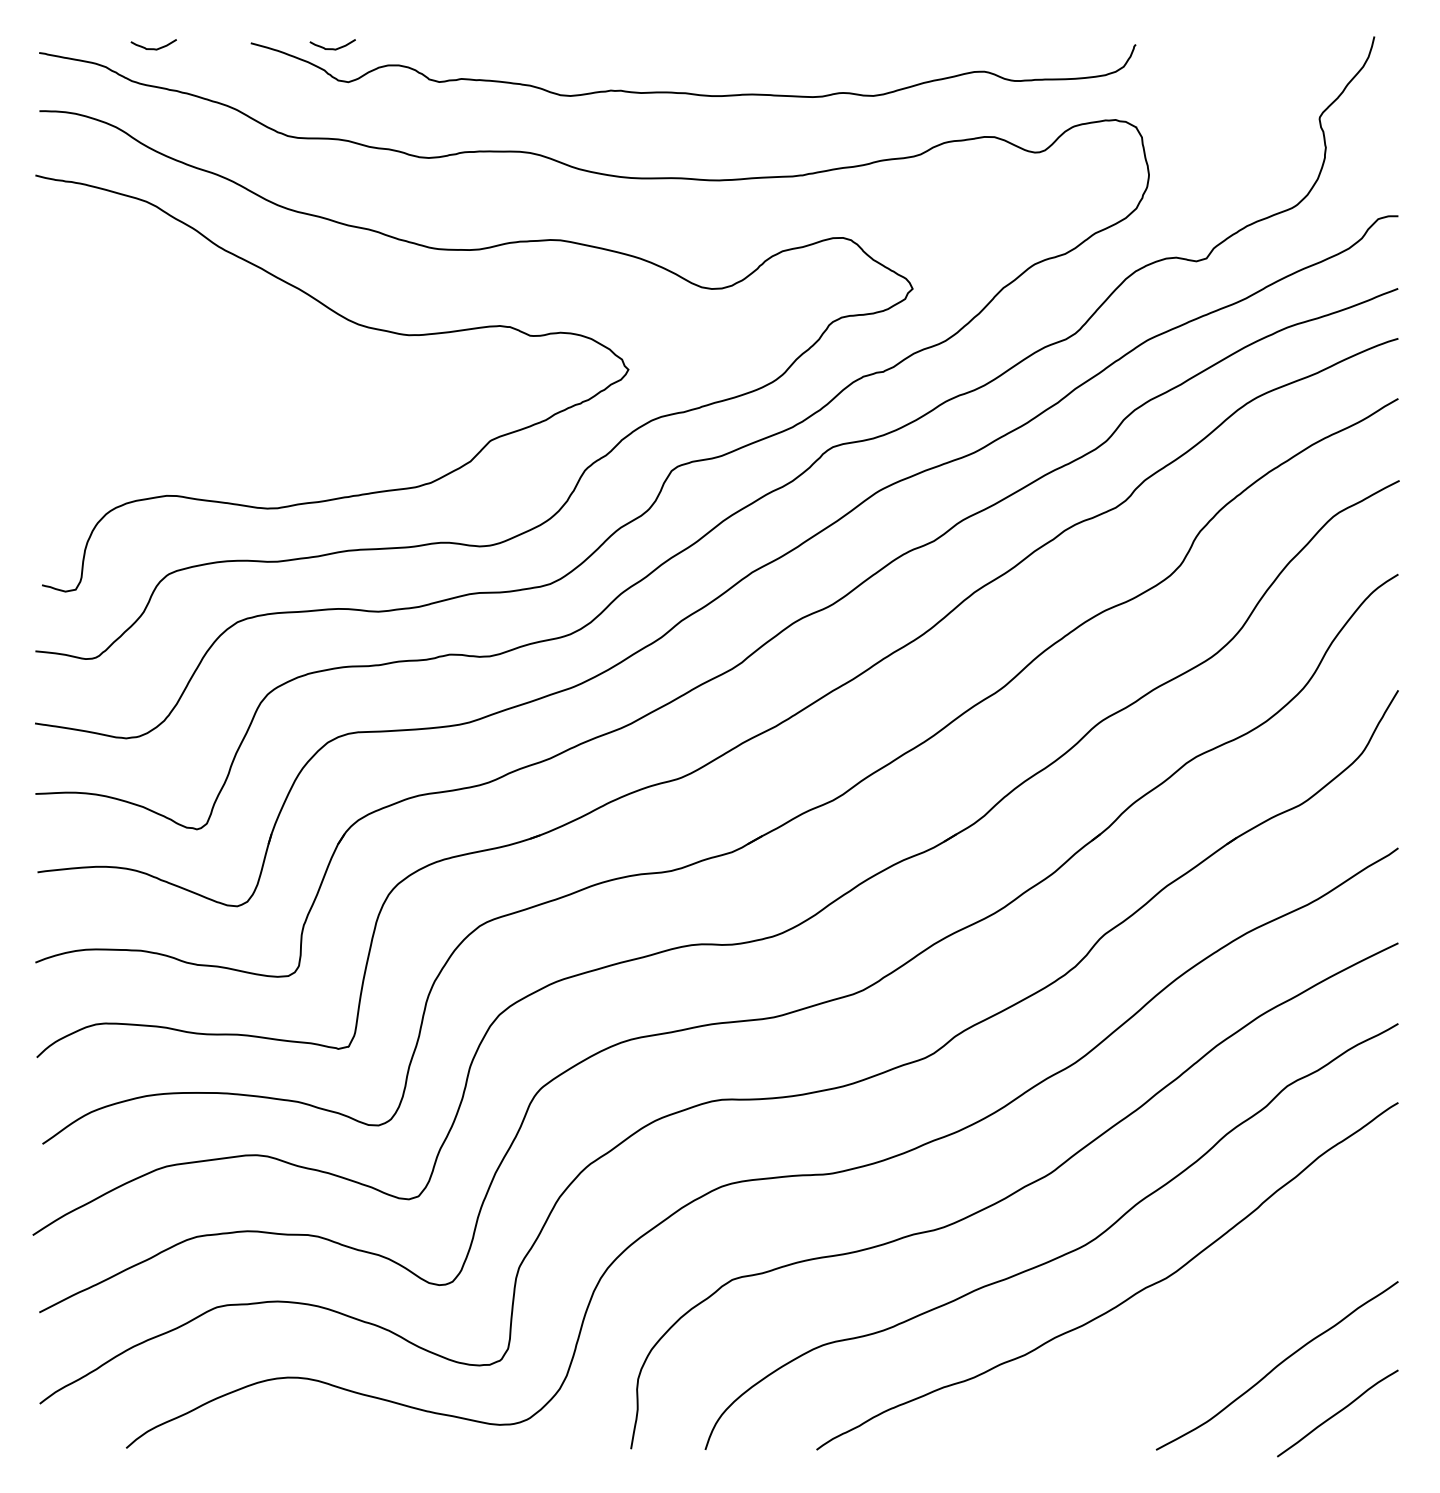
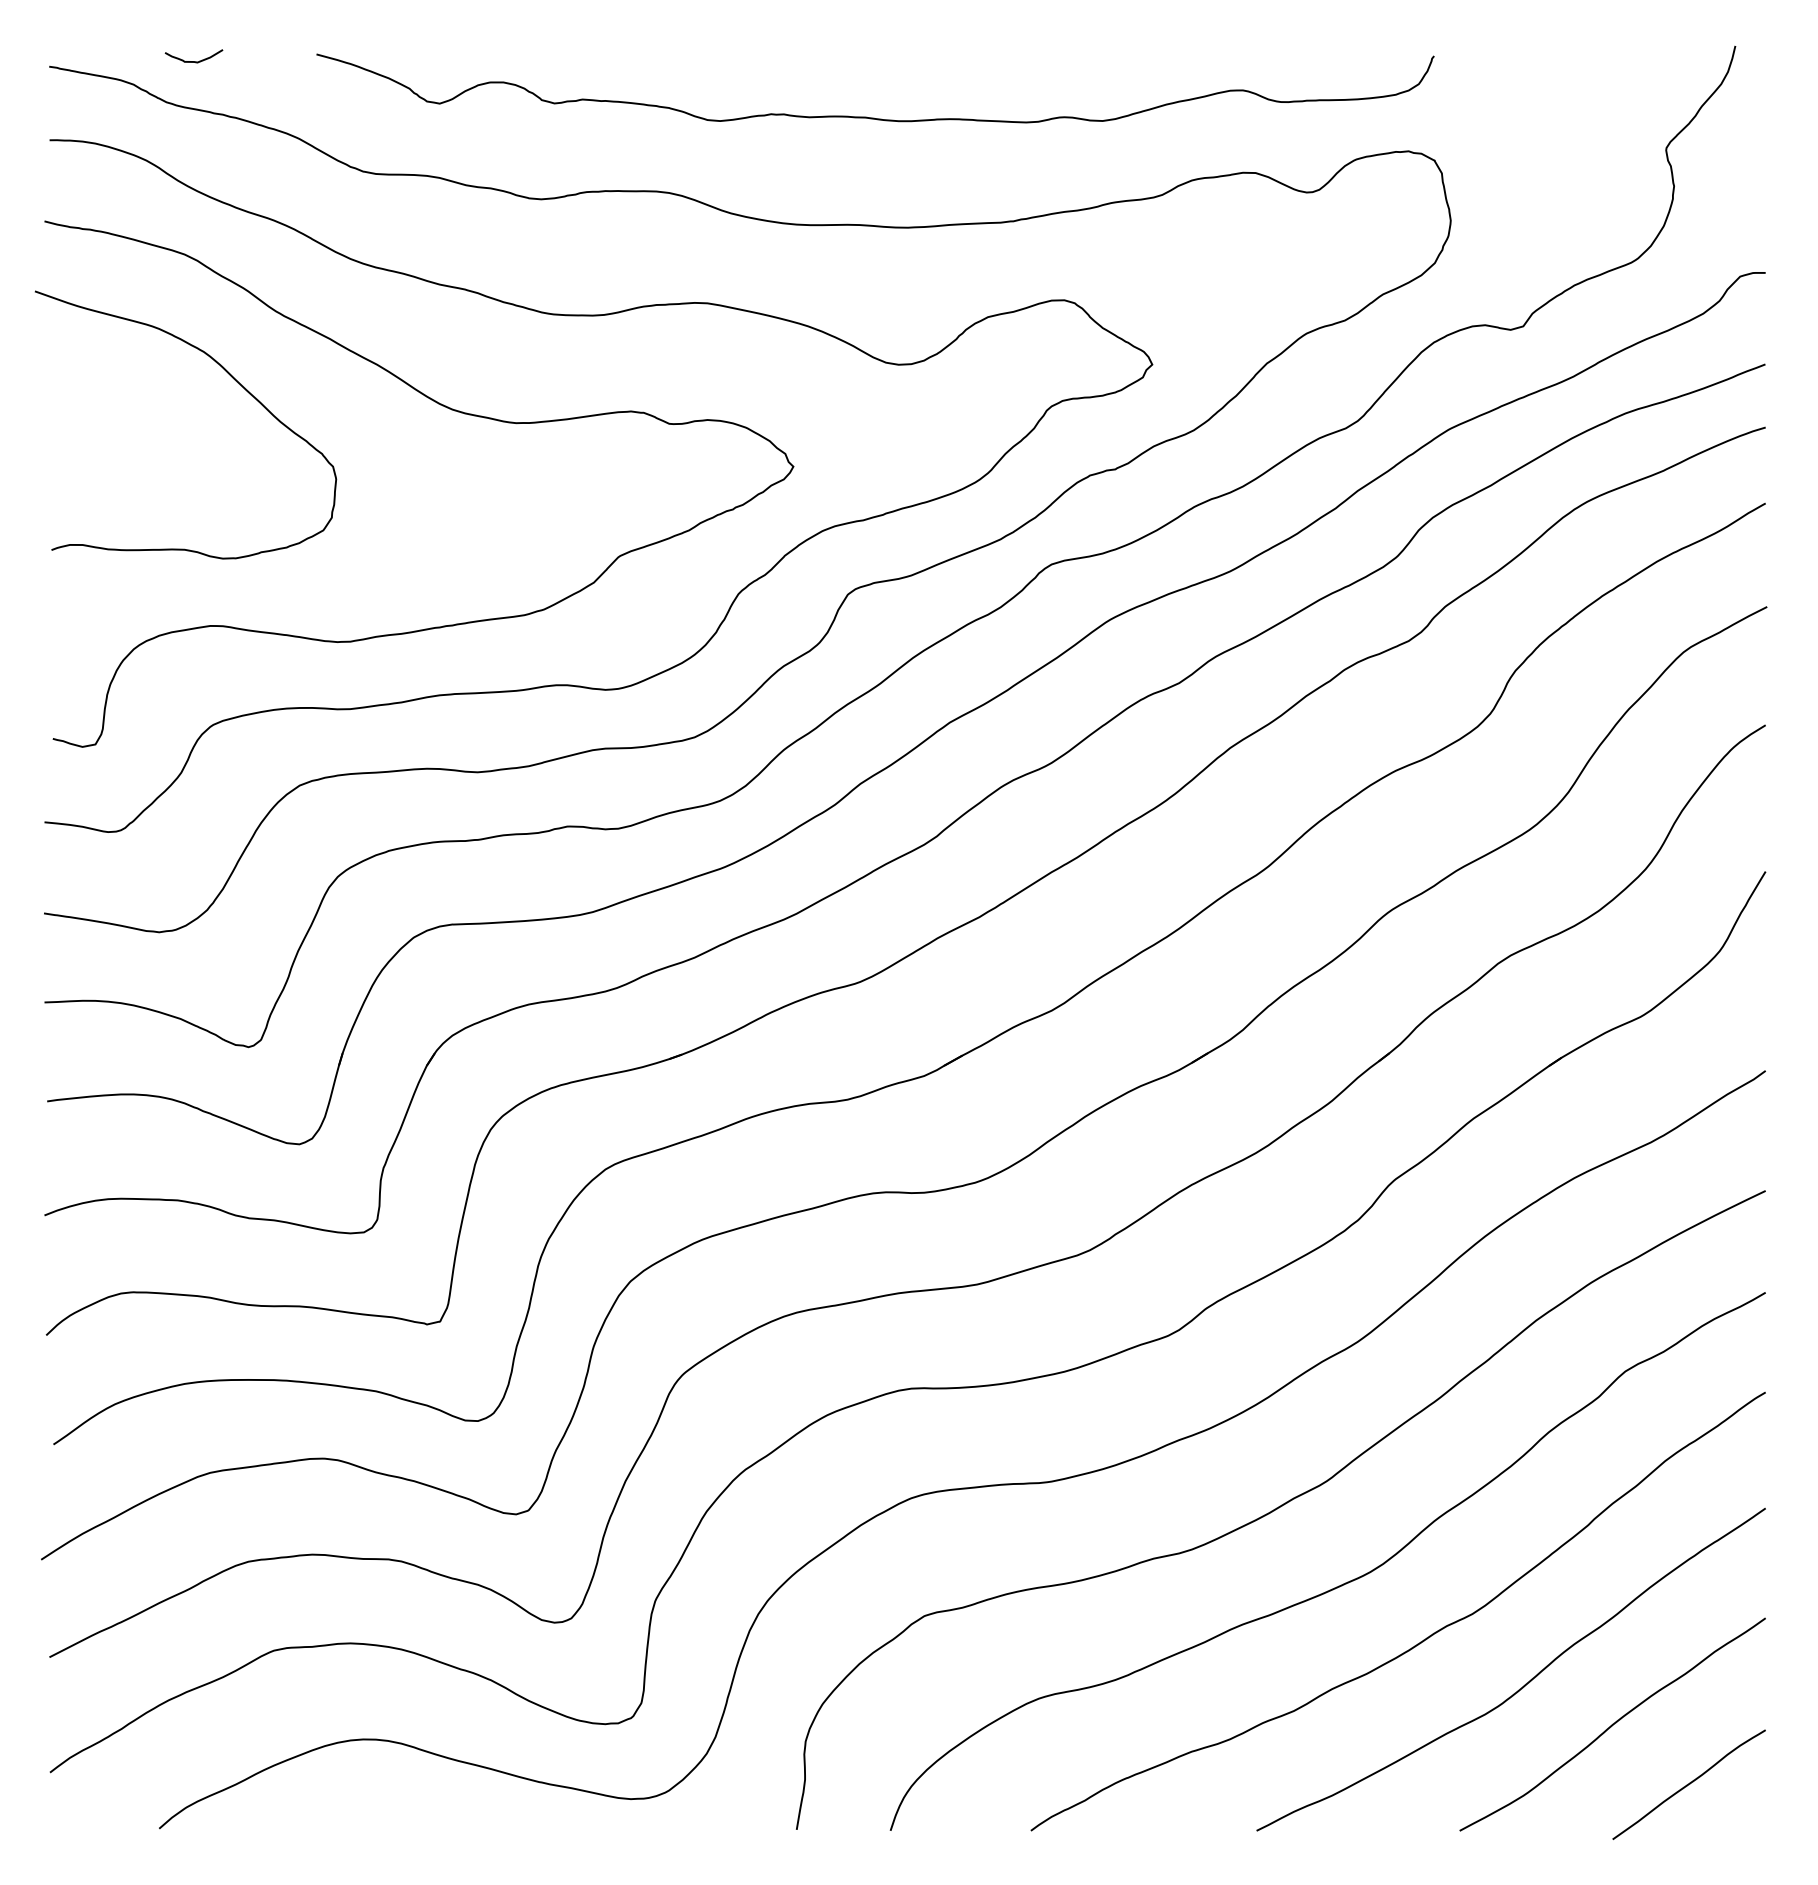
curve: (332, 48) -> (419, 61), removed
curve: (184, 299) -> (232, 378), added
curve: (1208, 1333) -> (1525, 1683), added

